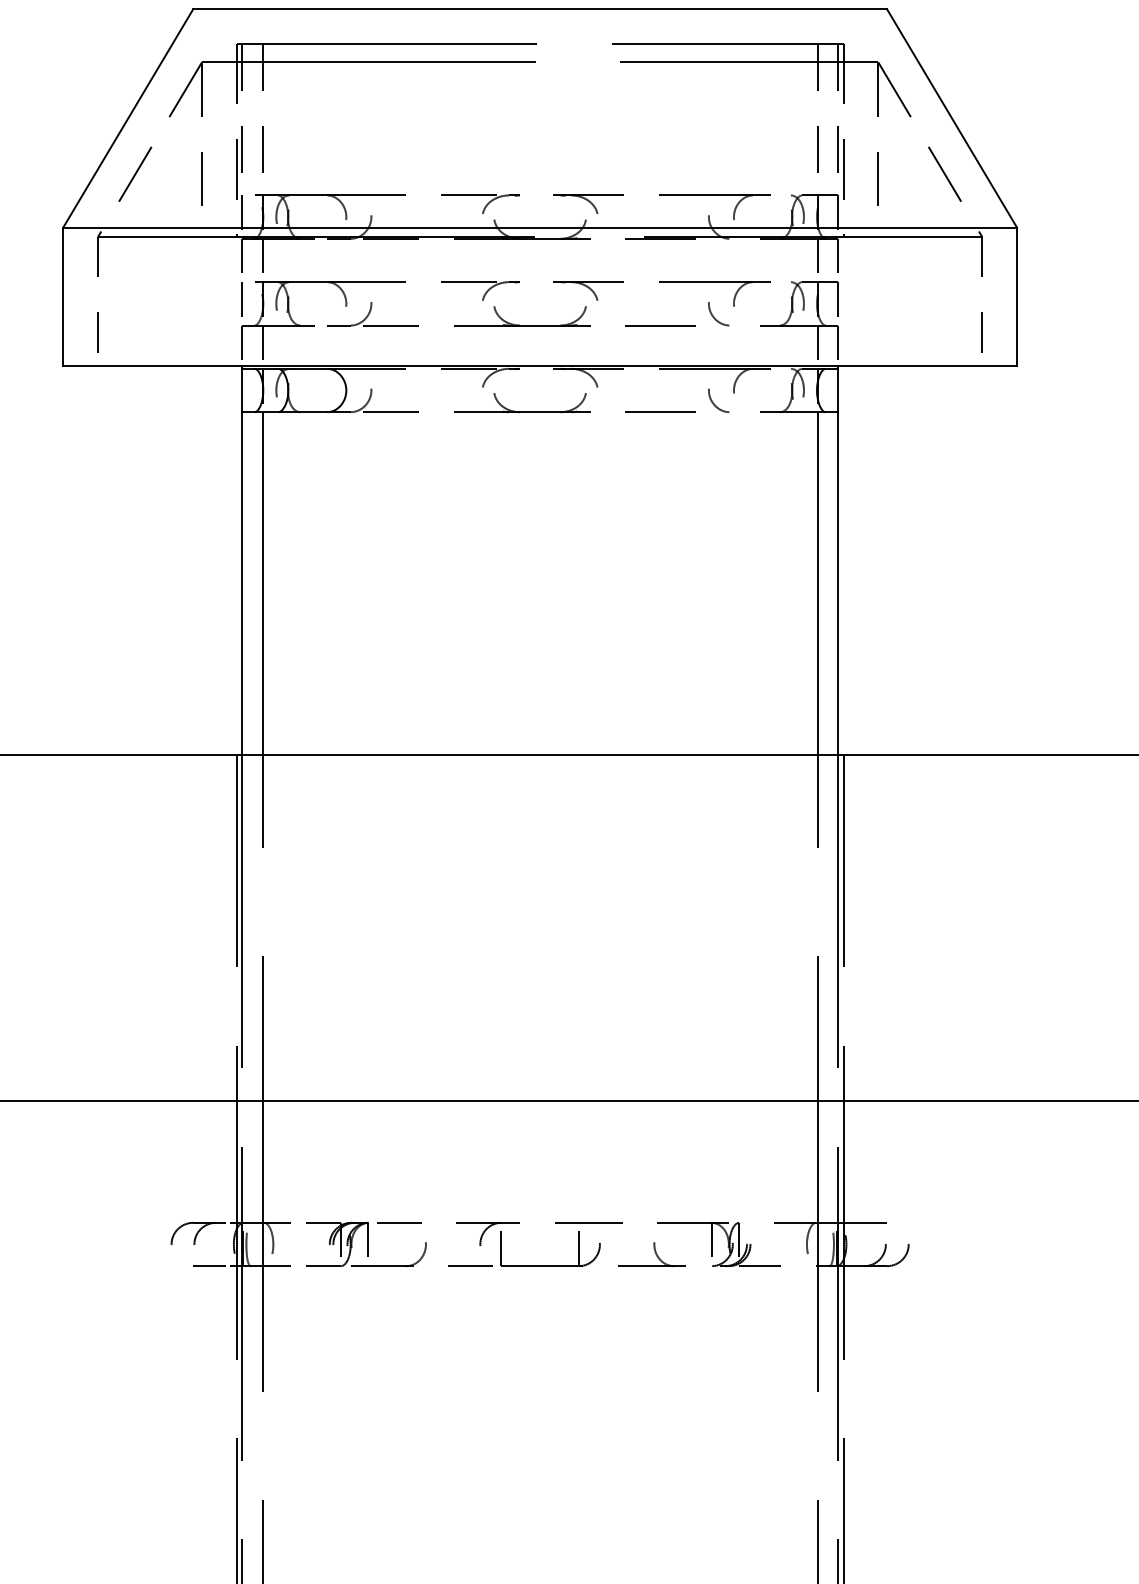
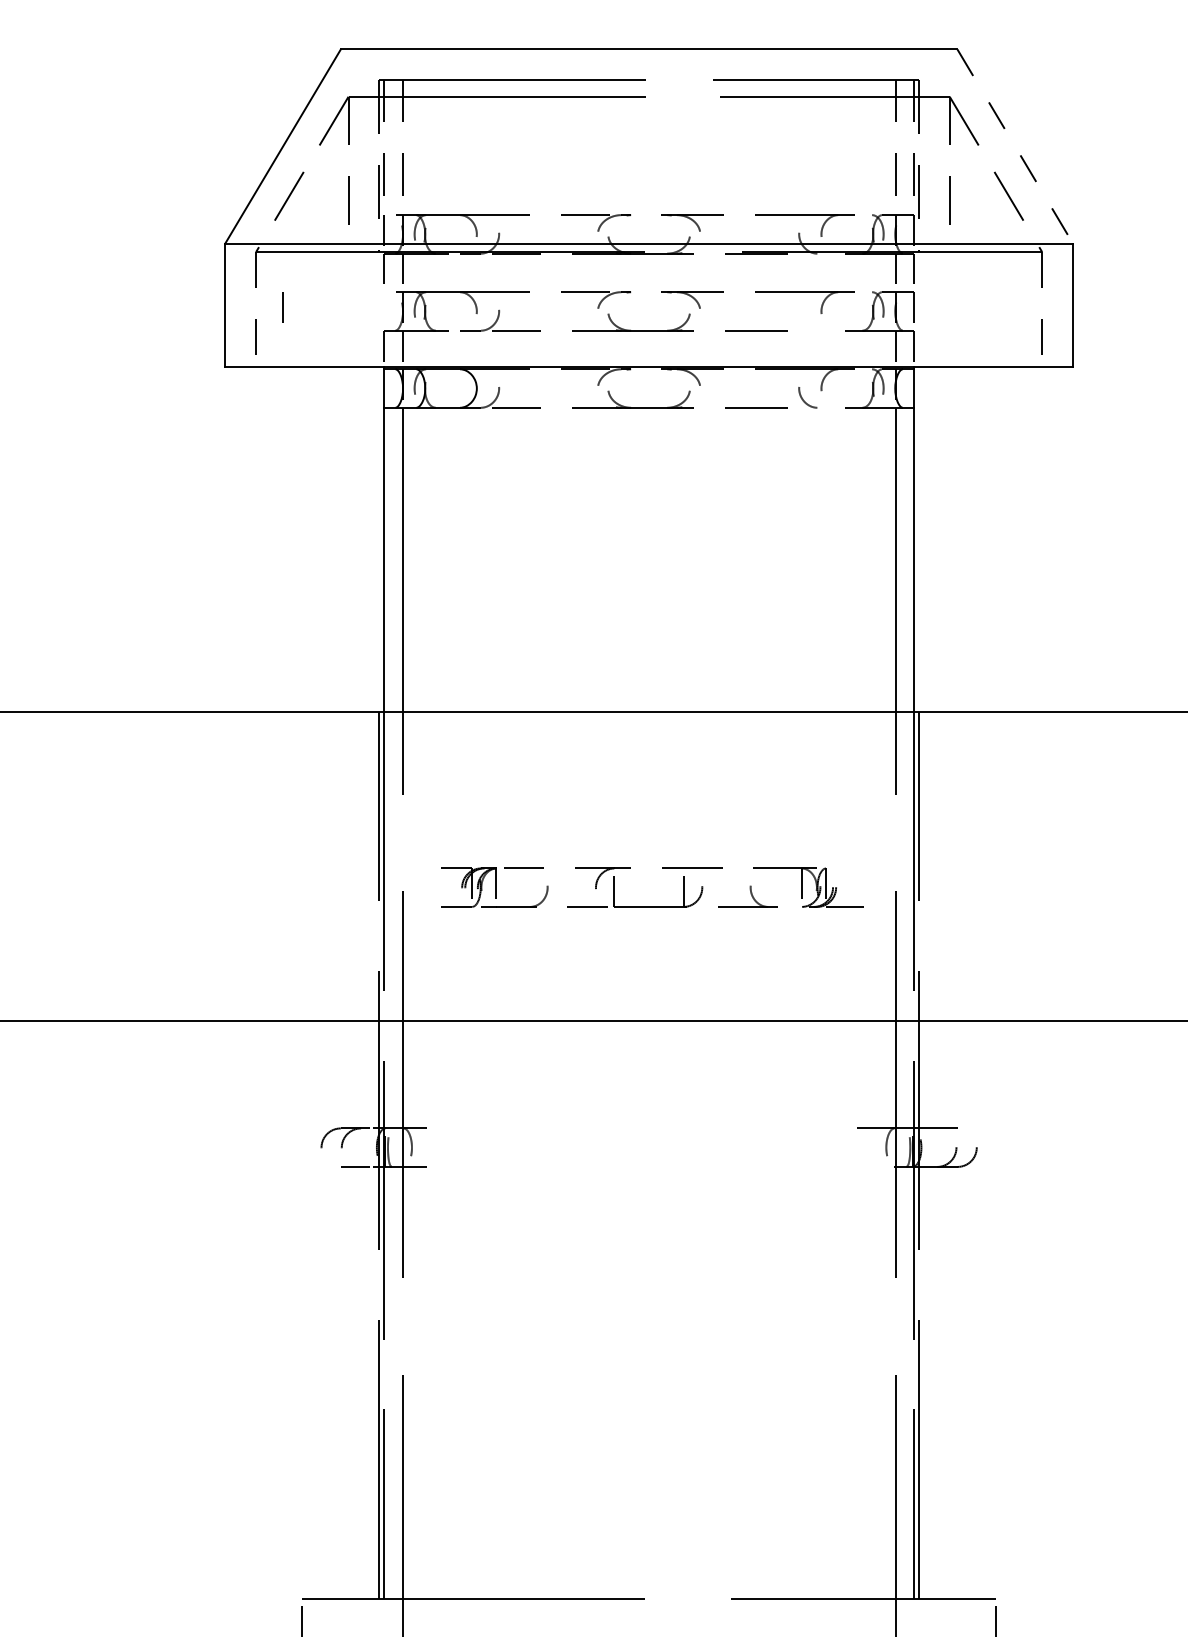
line: (952, 118) -> (1015, 146), solid -> dashed
line: (241, 299) -> (282, 307), moved
curve: (713, 315) -> (803, 321), removed
part: (543, 1265) -> (652, 906), moved

